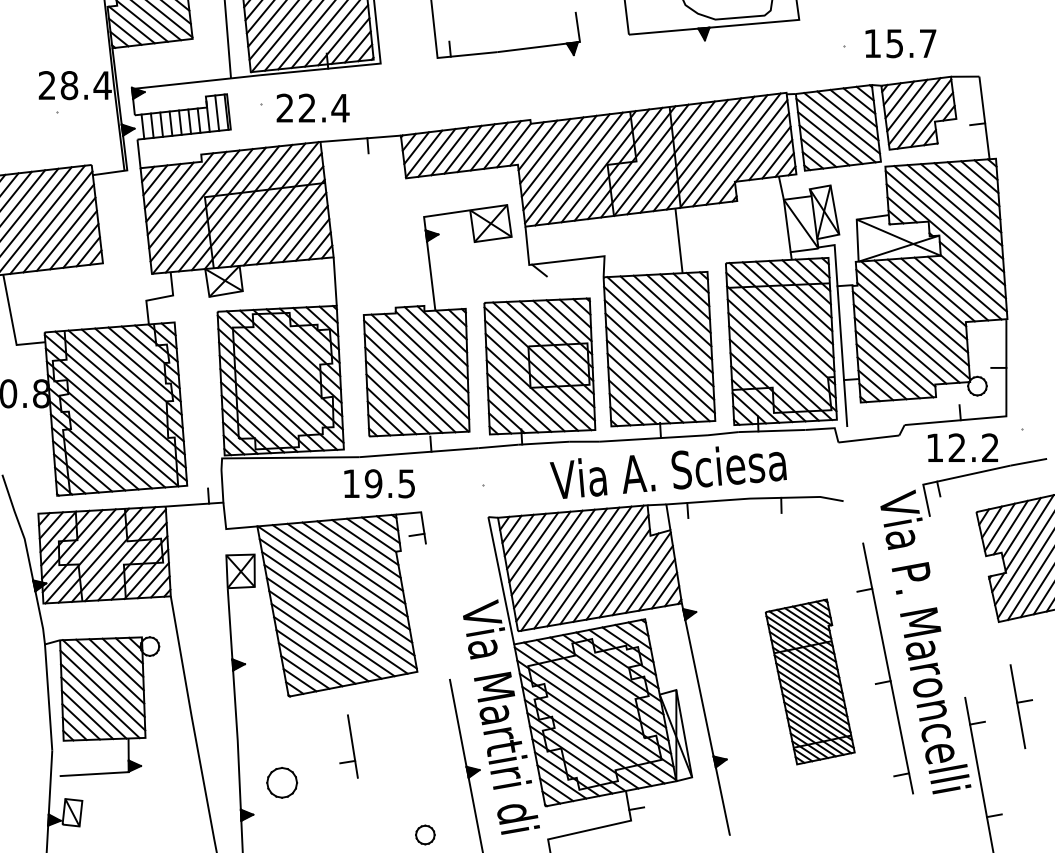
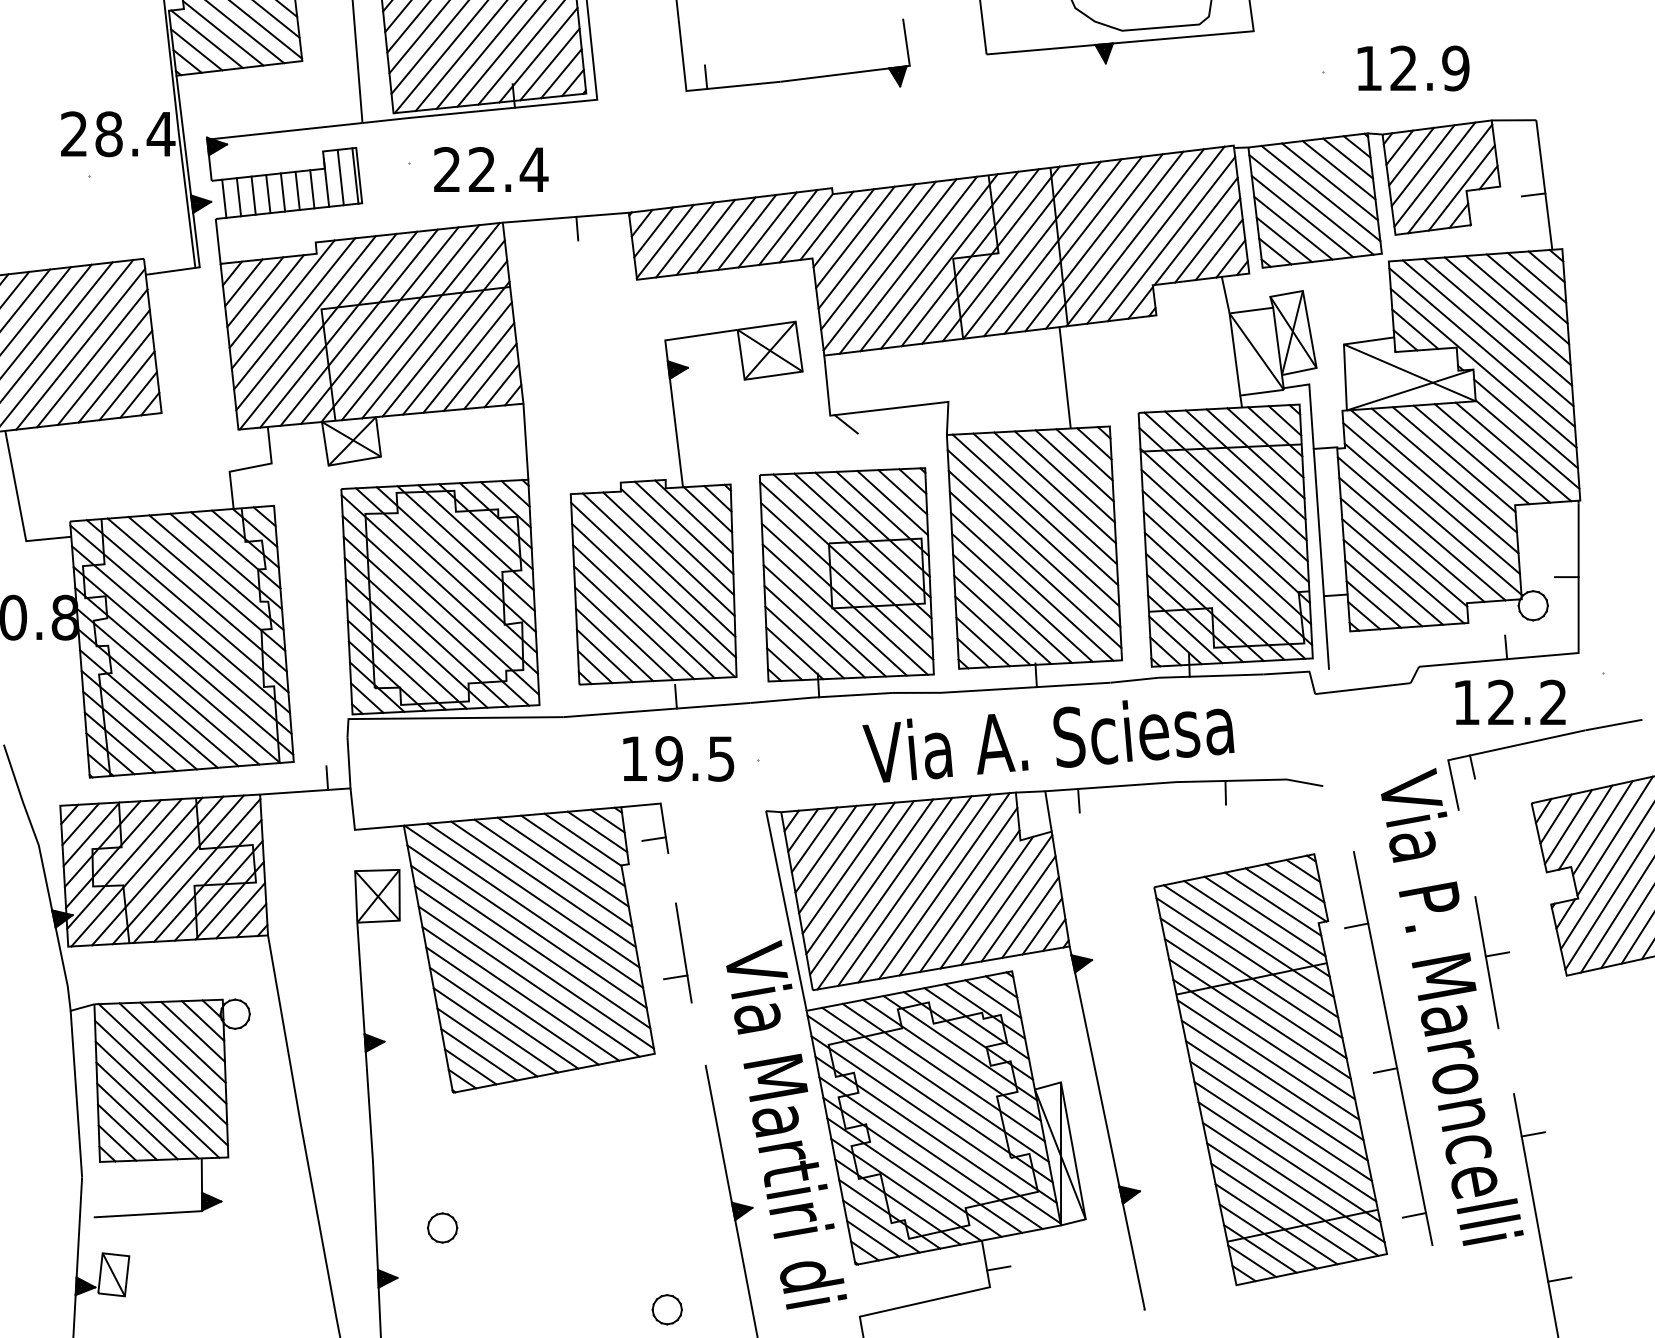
text: (911, 43) -> (1429, 68), 15.7 -> 12.9
text: (379, 483) -> (678, 758), moved
part: (810, 681) -> (1271, 1068), size x1.67
part: (1020, 706) -> (1490, 962), moved
part: (348, 746) -> (676, 952), moved
part: (281, 782) -> (441, 1227), size x0.62

